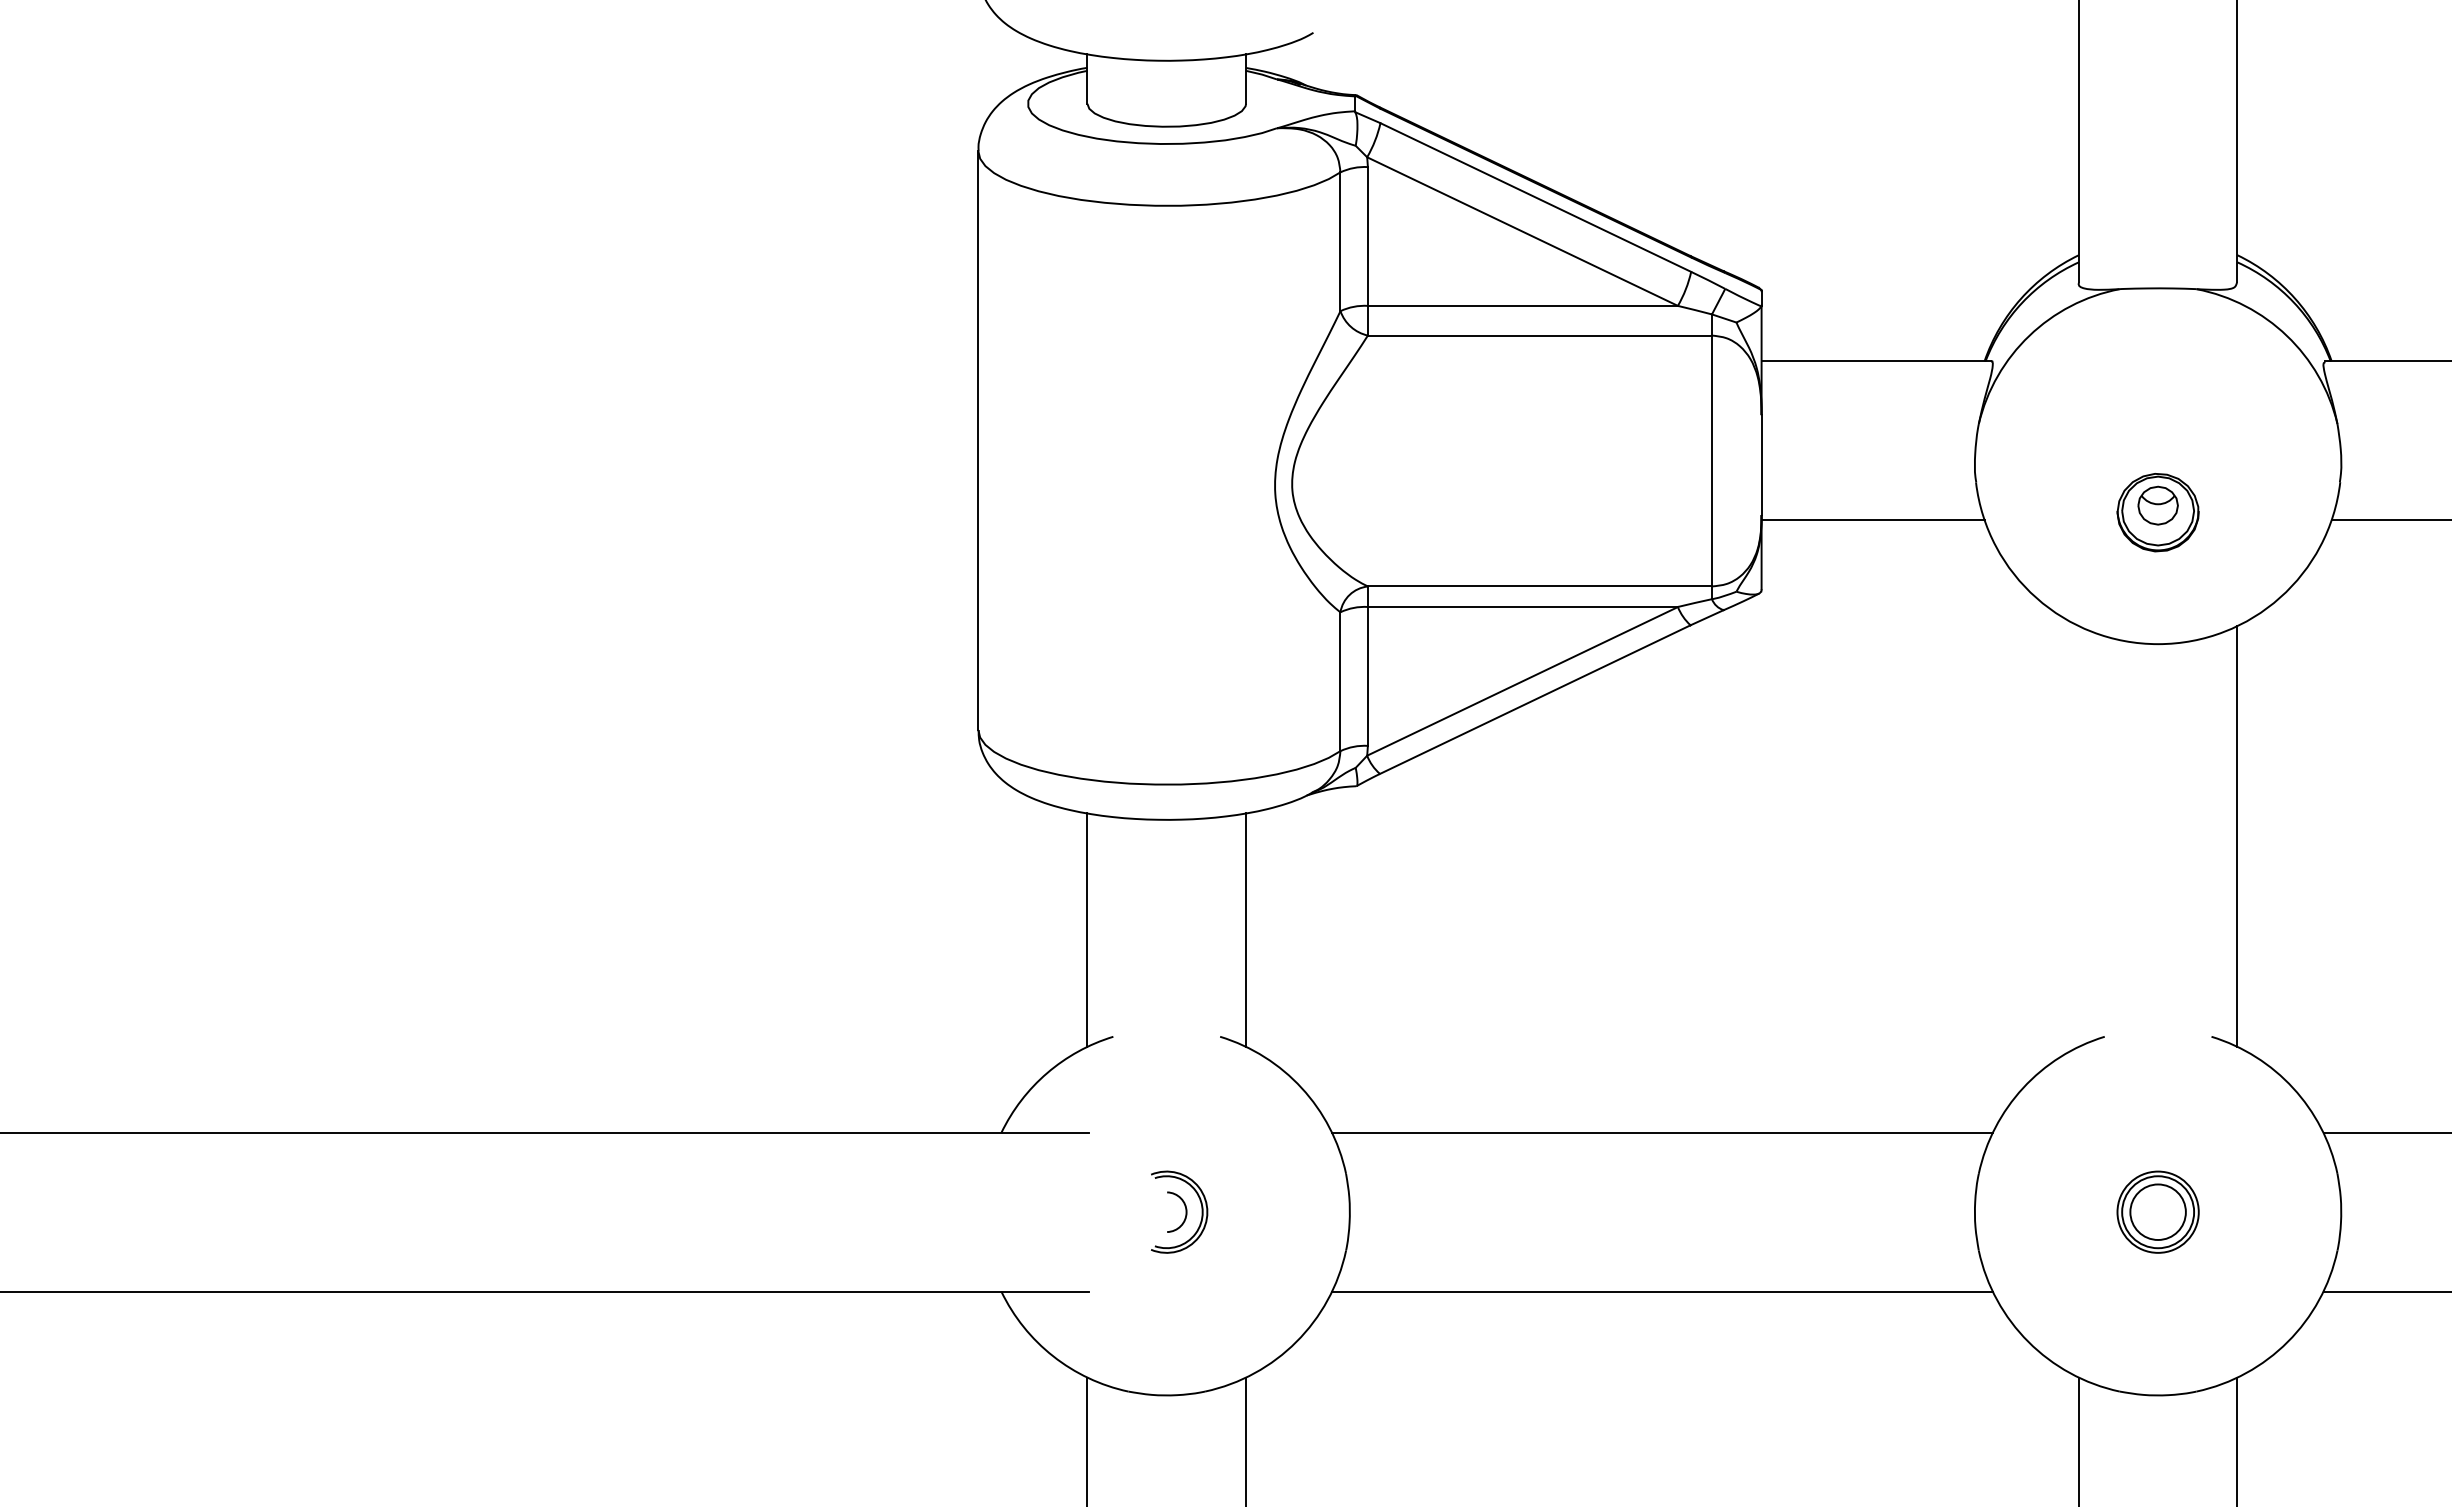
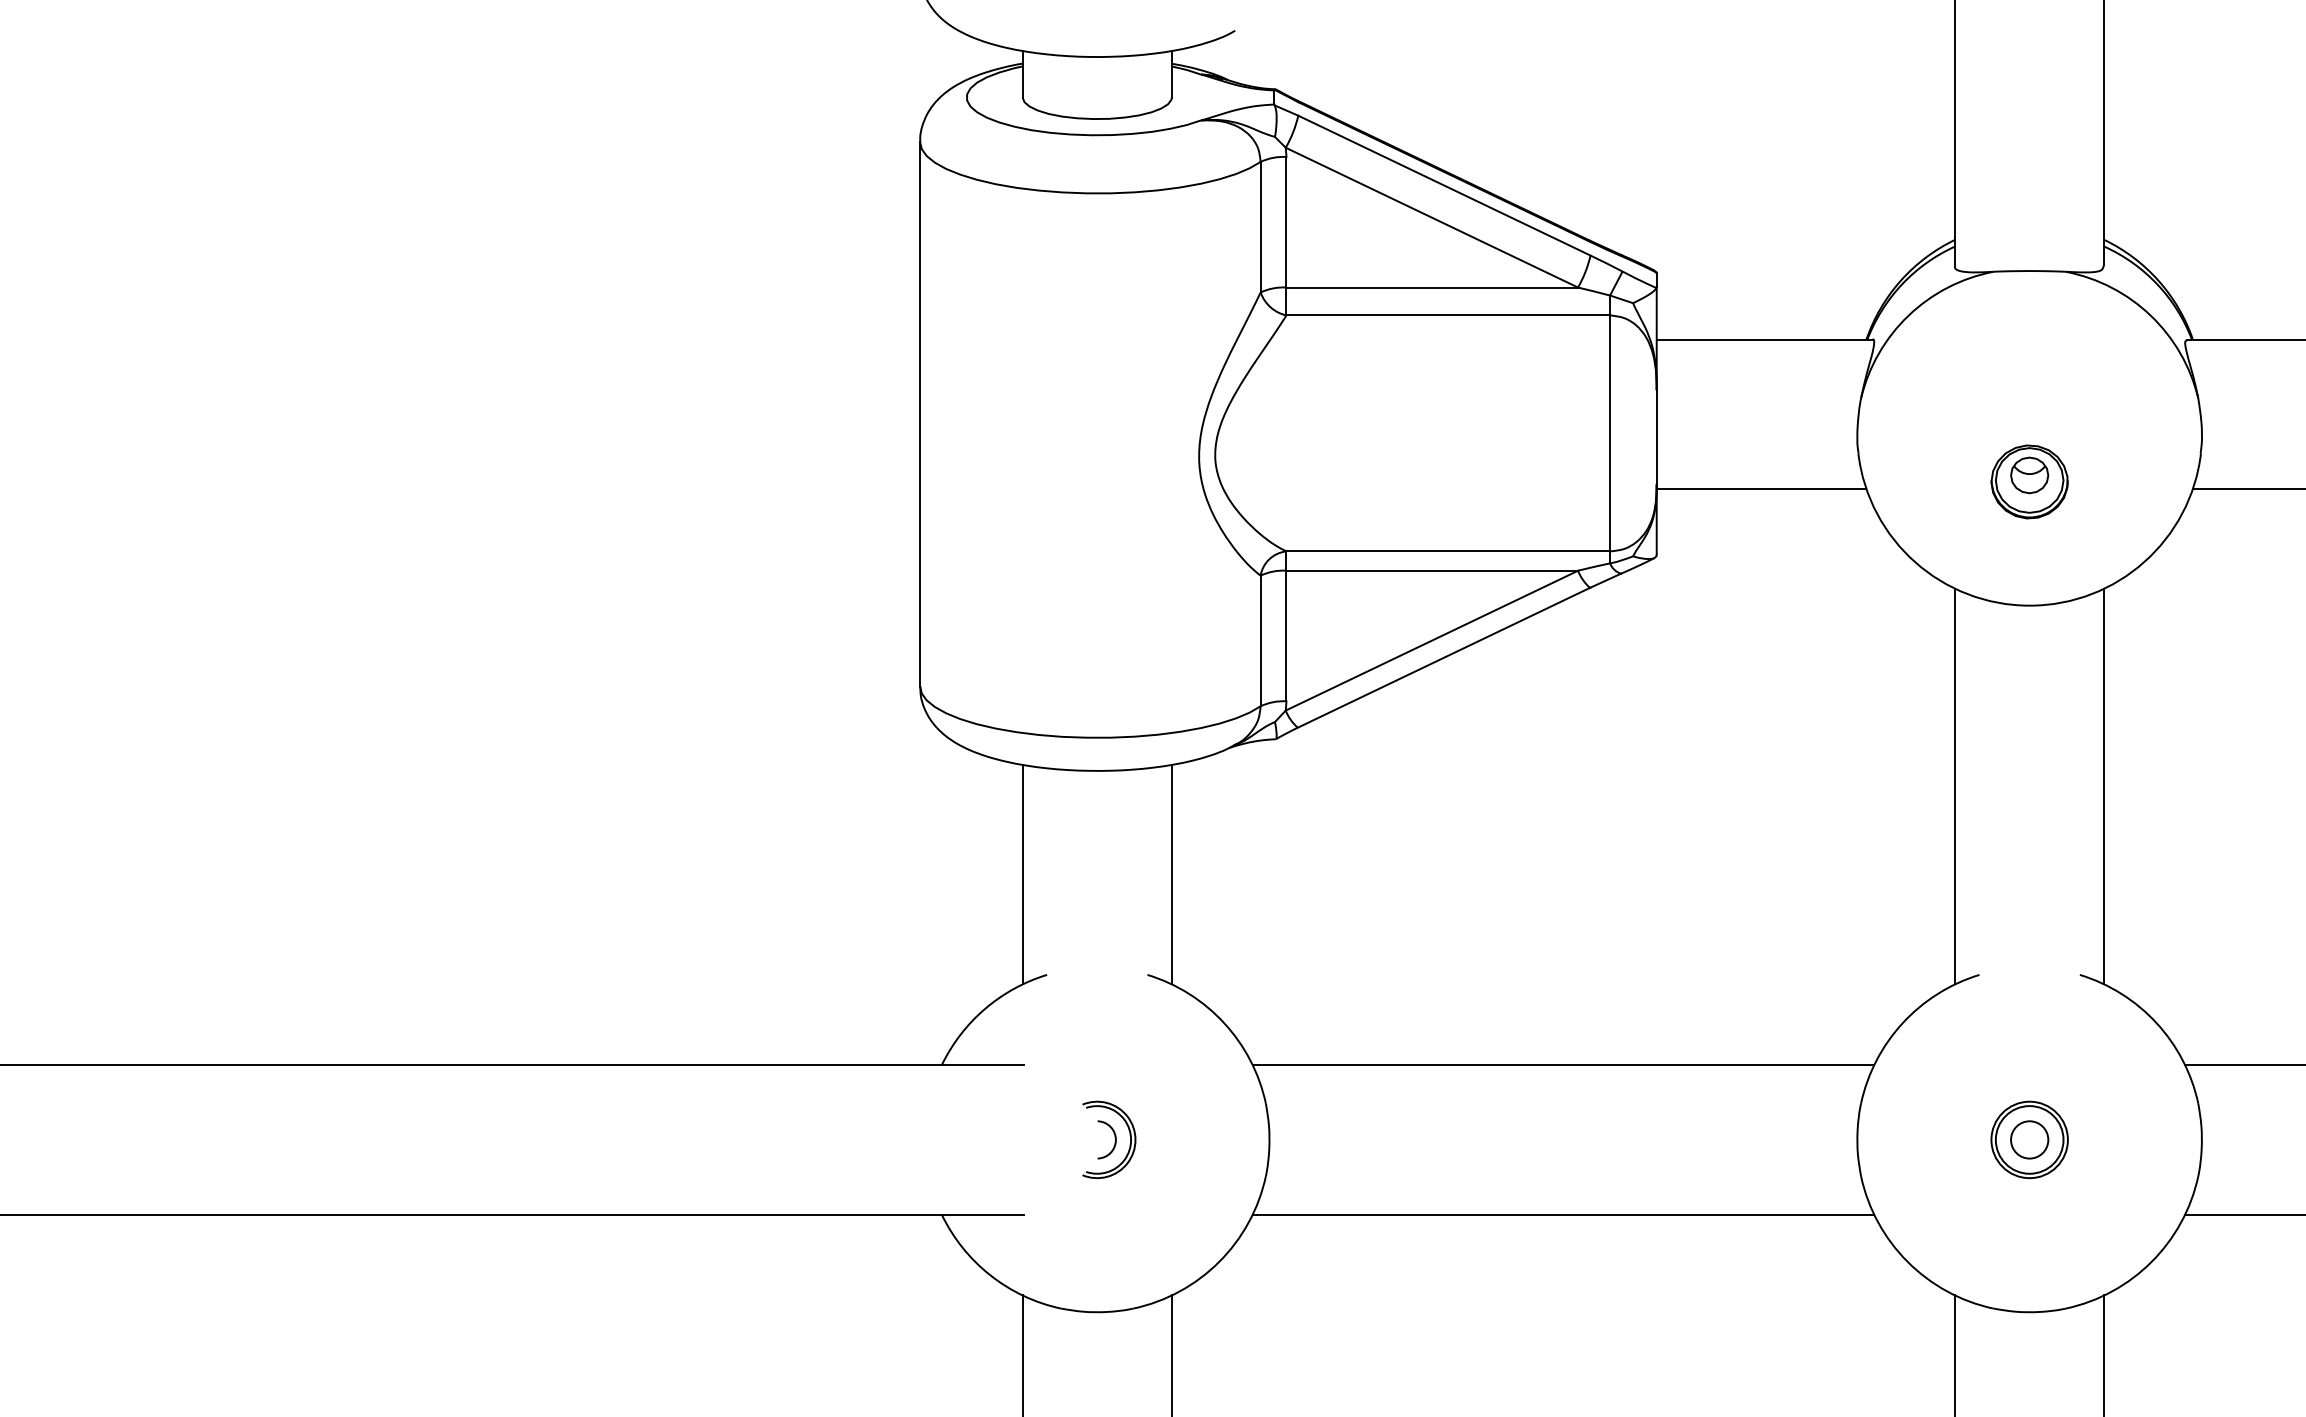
line: (2078, 836) -> (1954, 786), added
circle: (2157, 1212) -> (2029, 1140), size x0.71

